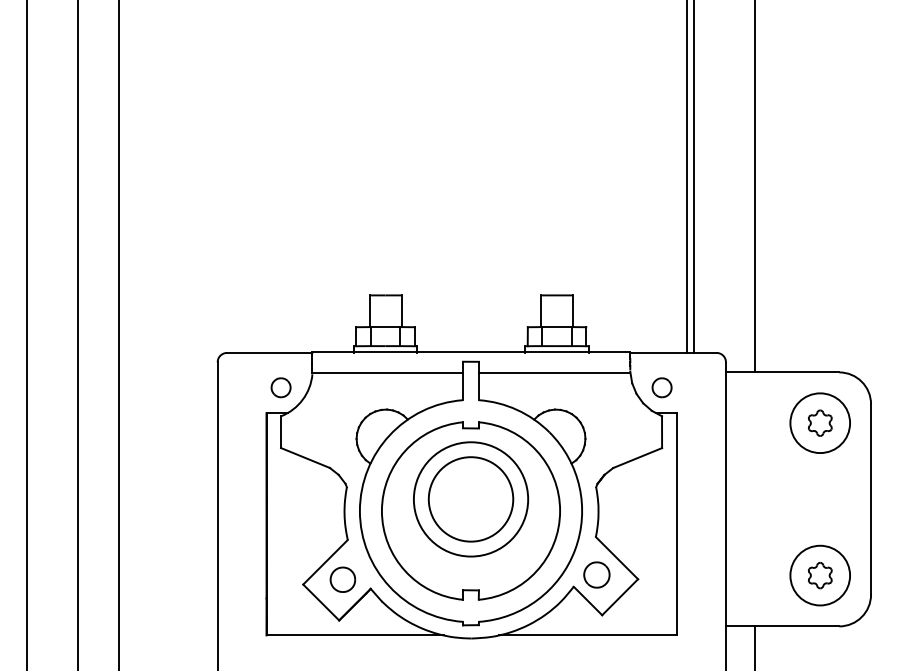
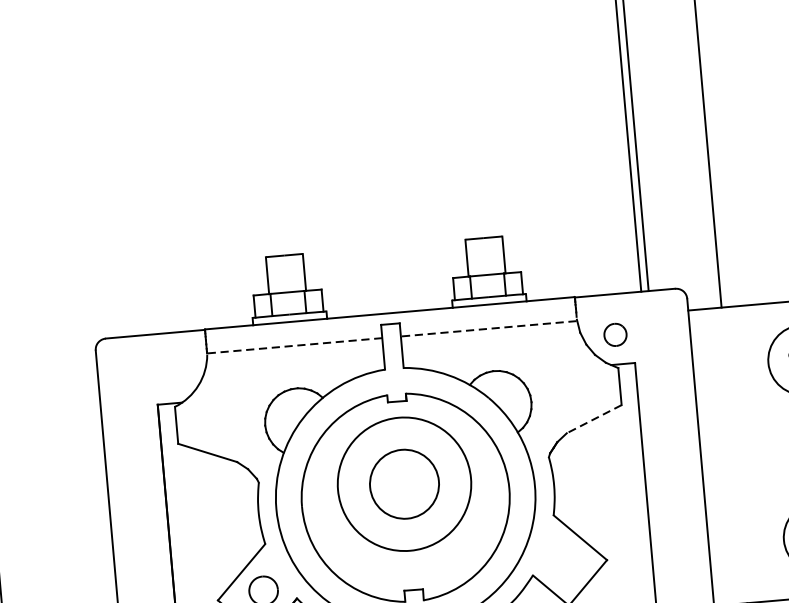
line: (387, 373) -> (294, 346), solid -> dashed
line: (553, 373) -> (487, 329), solid -> dashed
part: (280, 387) -> (171, 373), removed
line: (637, 458) -> (594, 419), solid -> dashed
circle: (470, 499) -> (403, 484), size x0.7
part: (596, 574) -> (558, 558), removed

